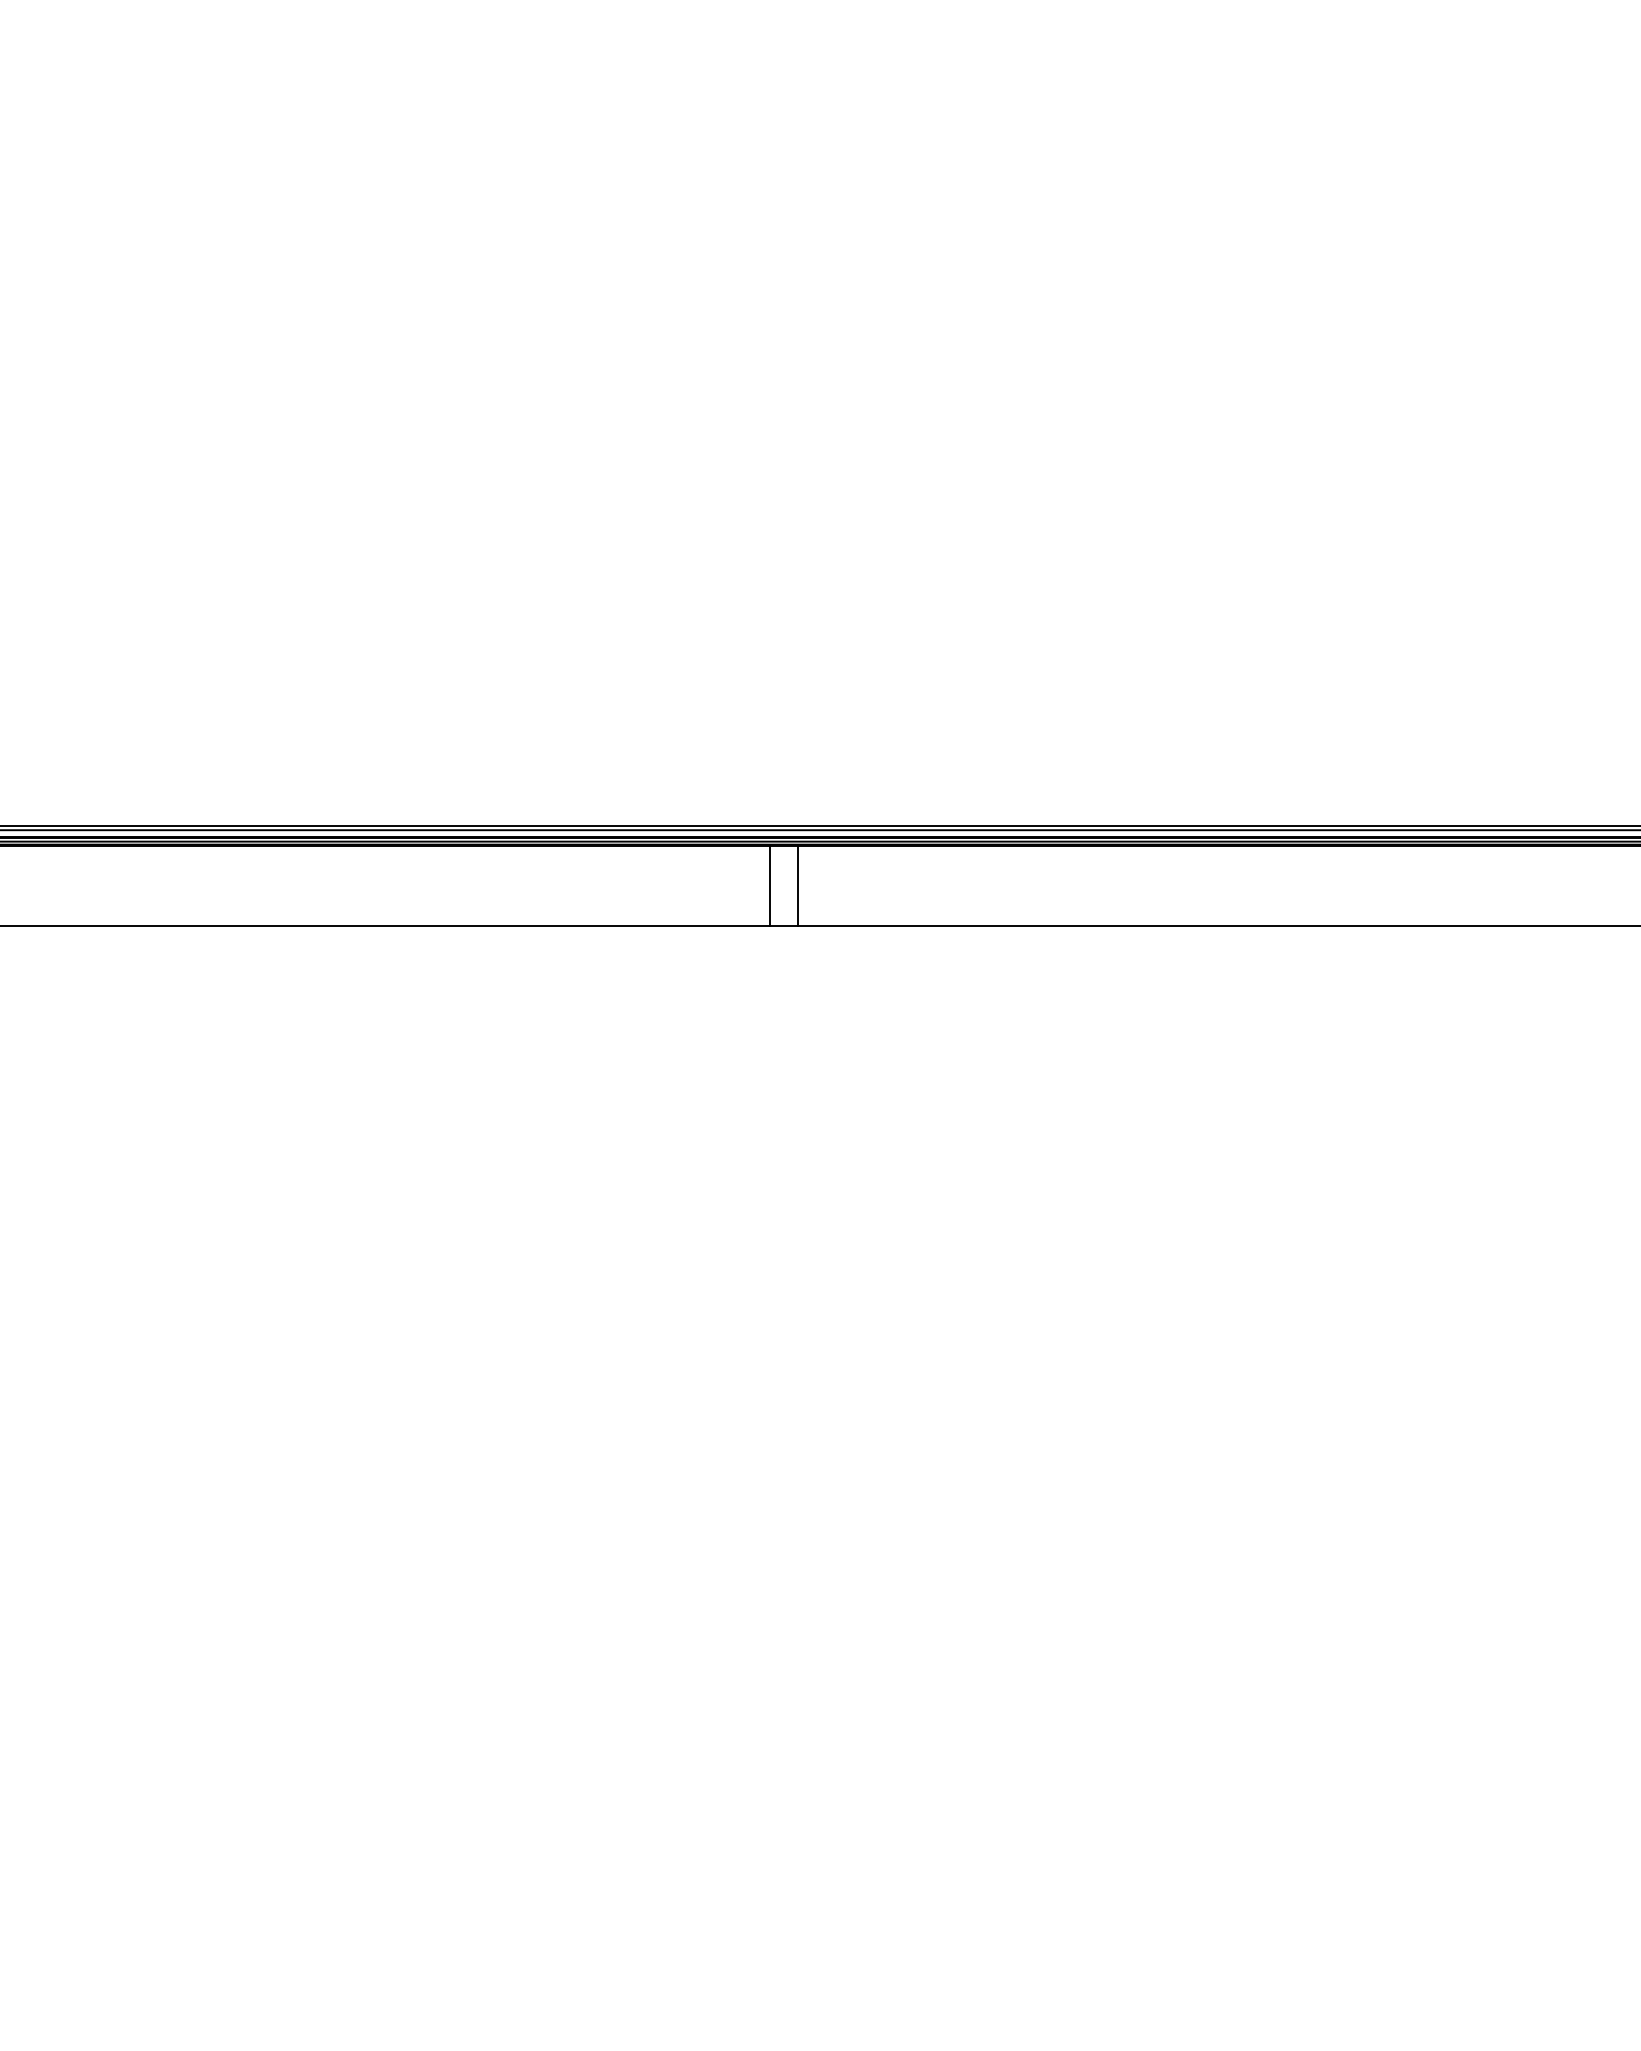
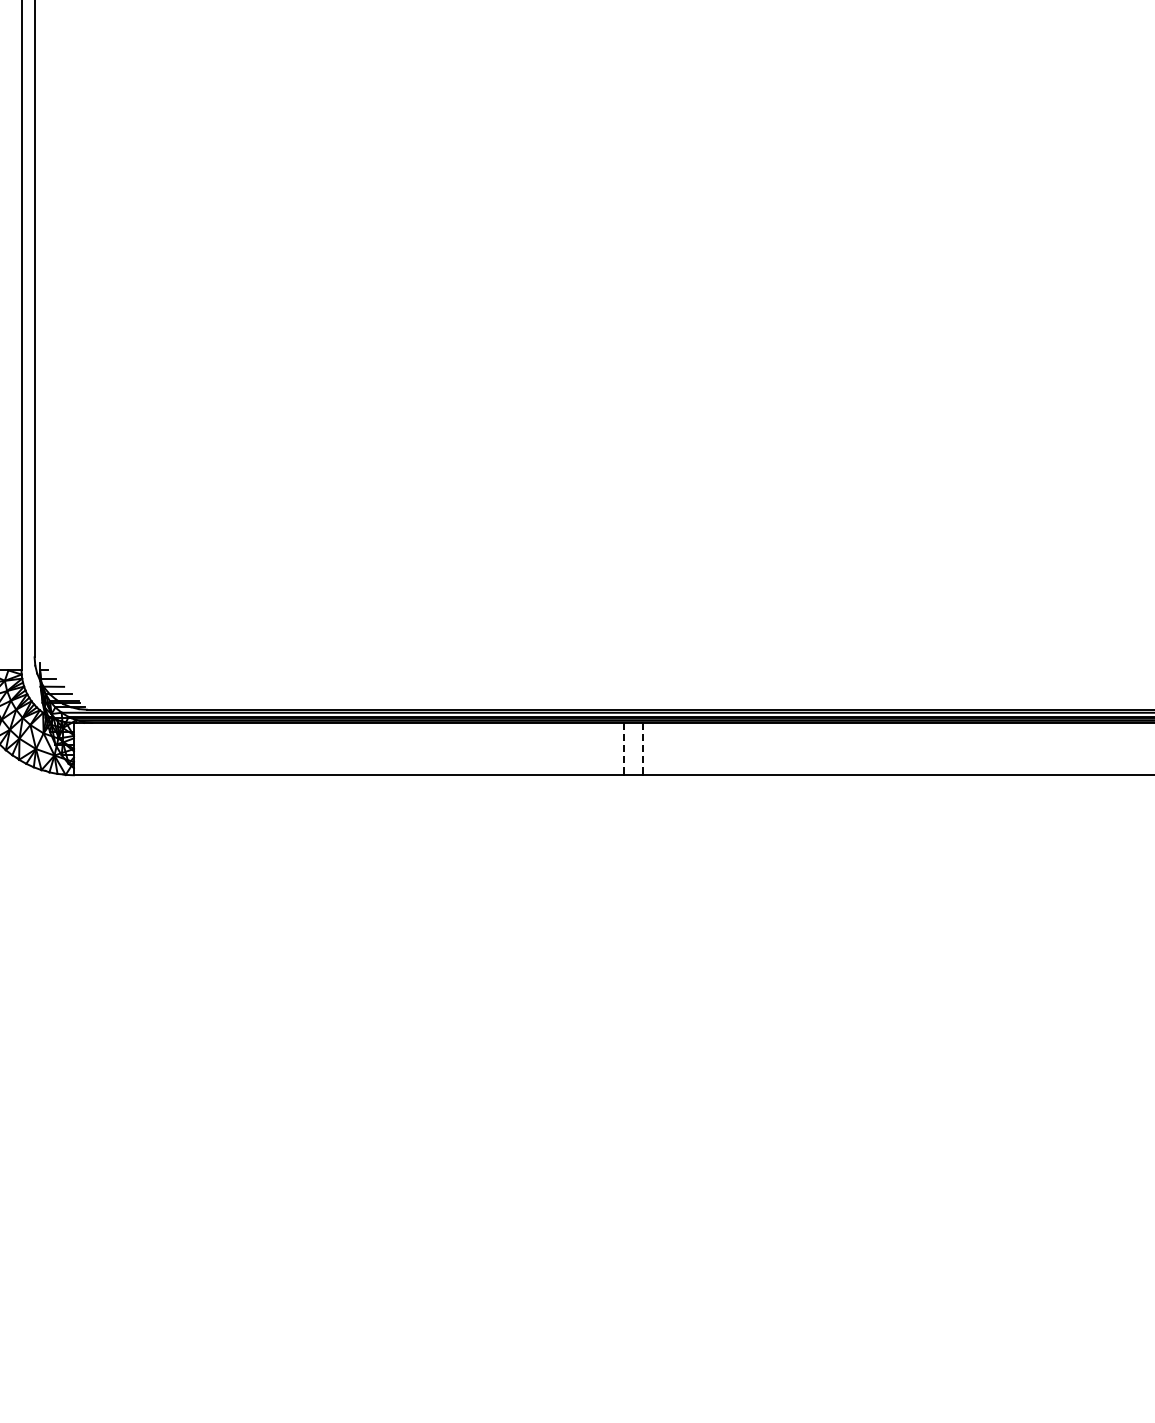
line: (770, 886) -> (624, 749), solid -> dashed
line: (798, 886) -> (642, 749), solid -> dashed

